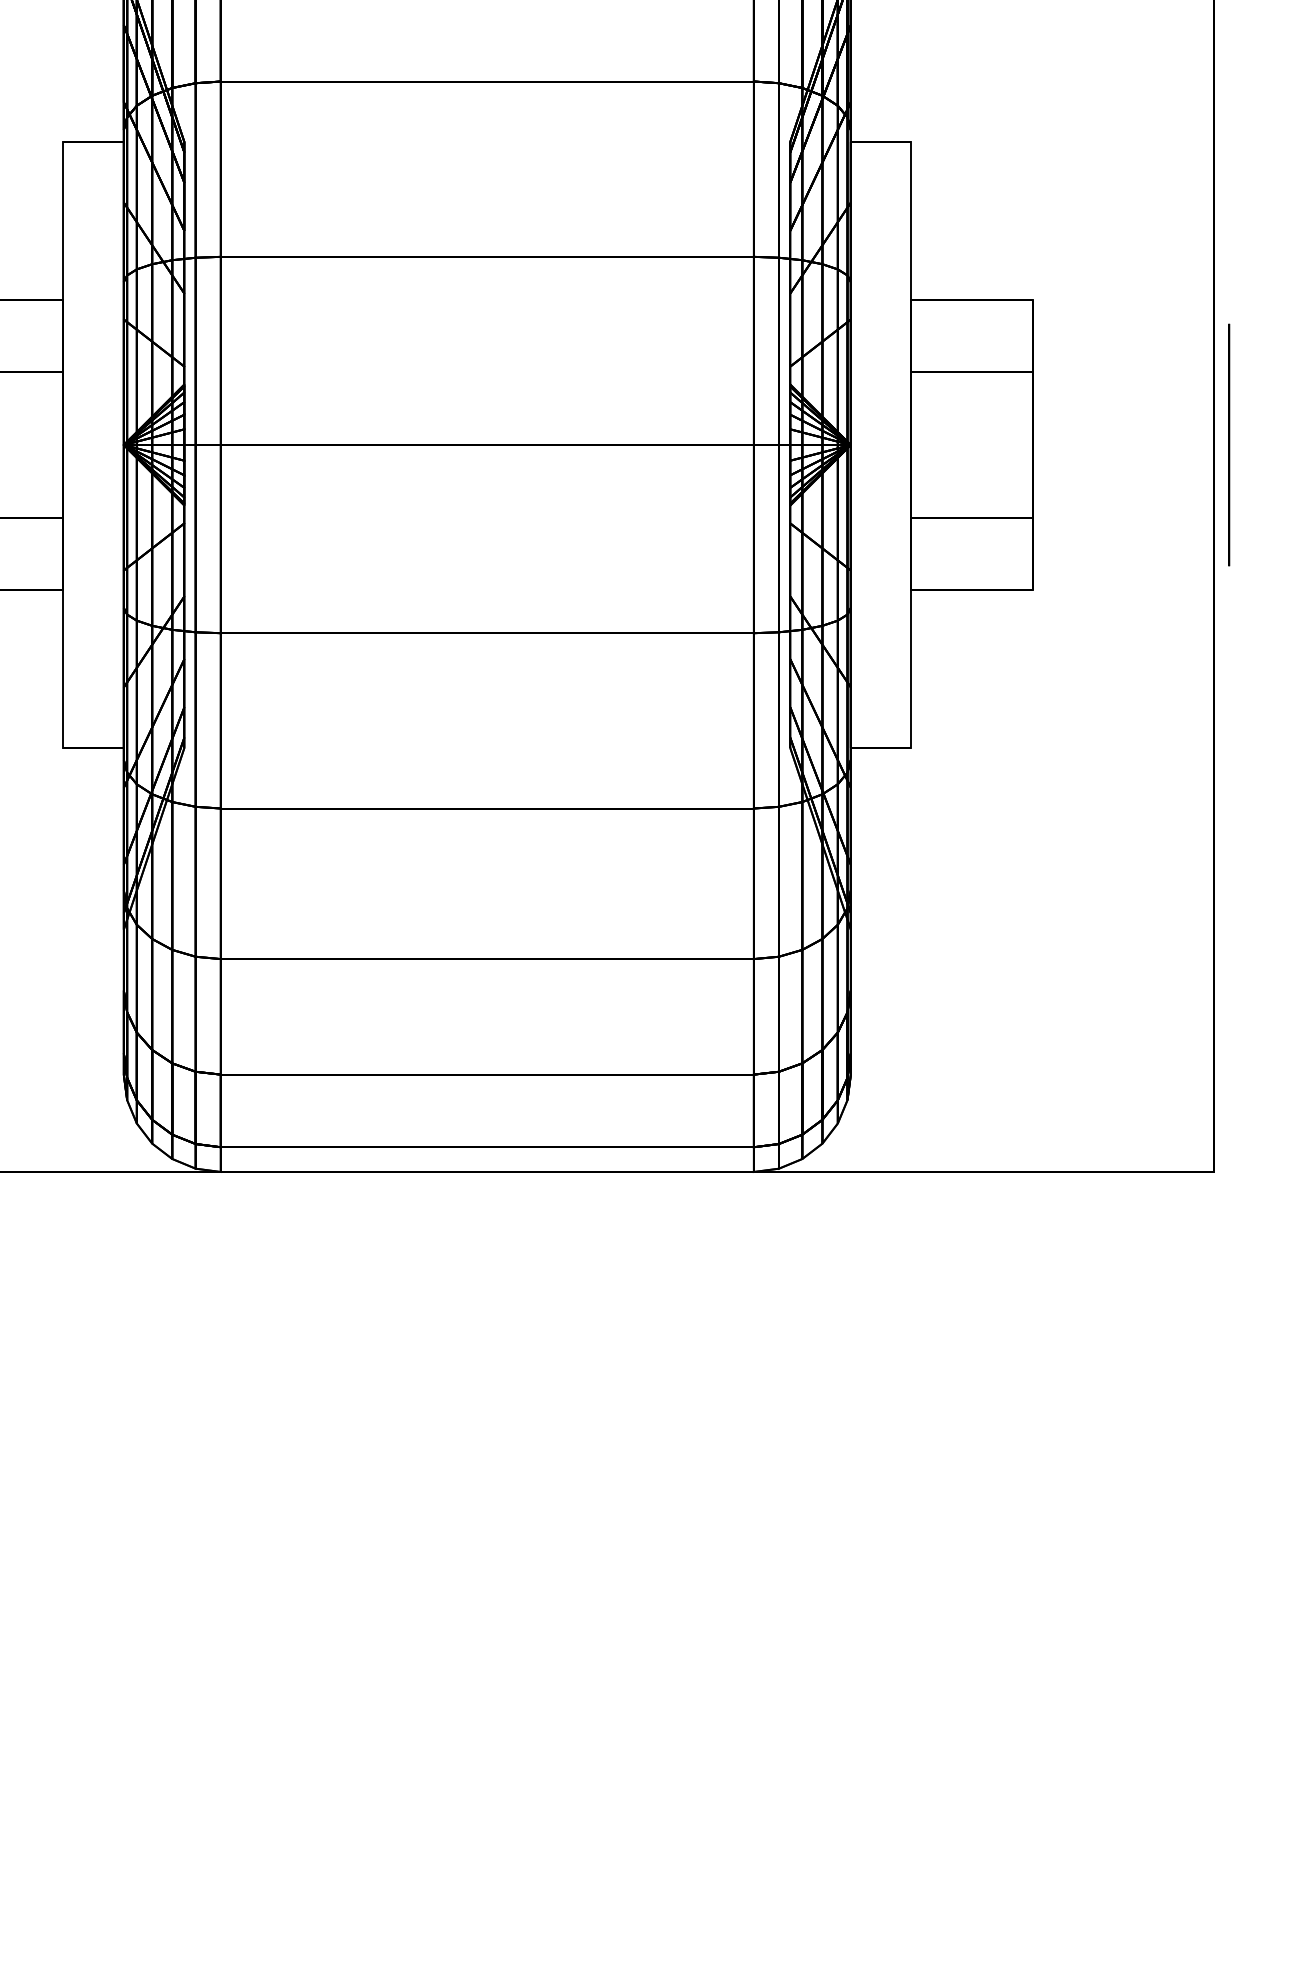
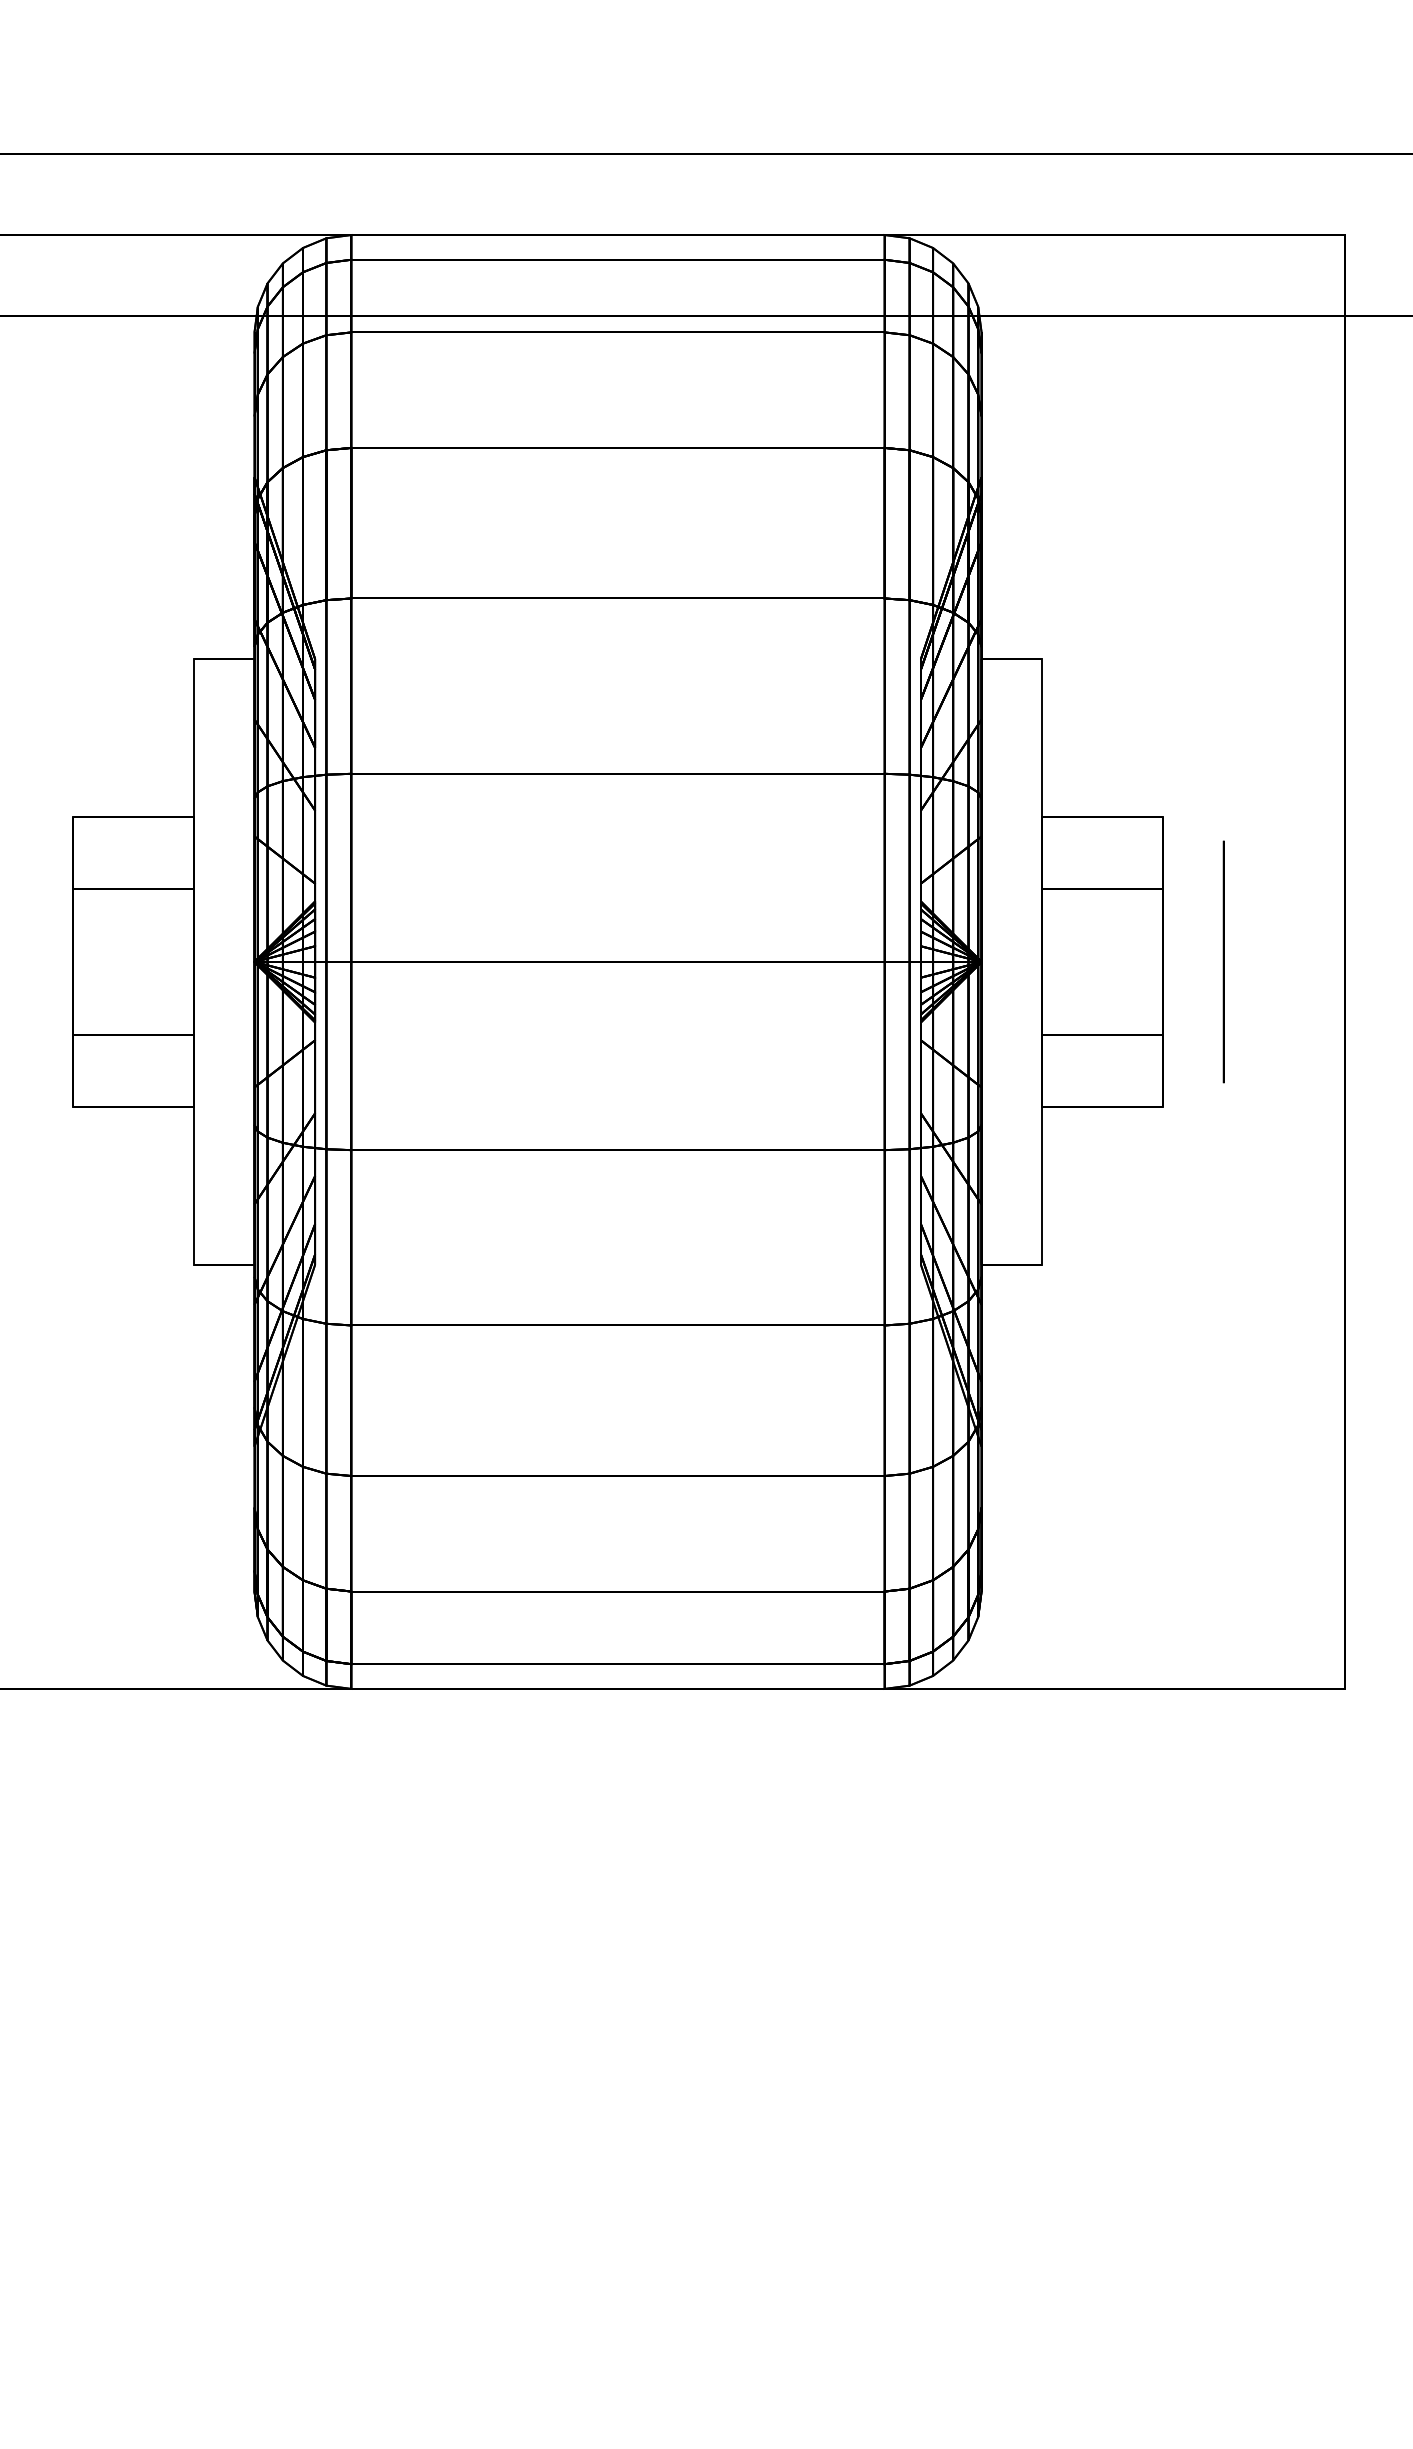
circle: (1228, 444) -> (1223, 961), moved

